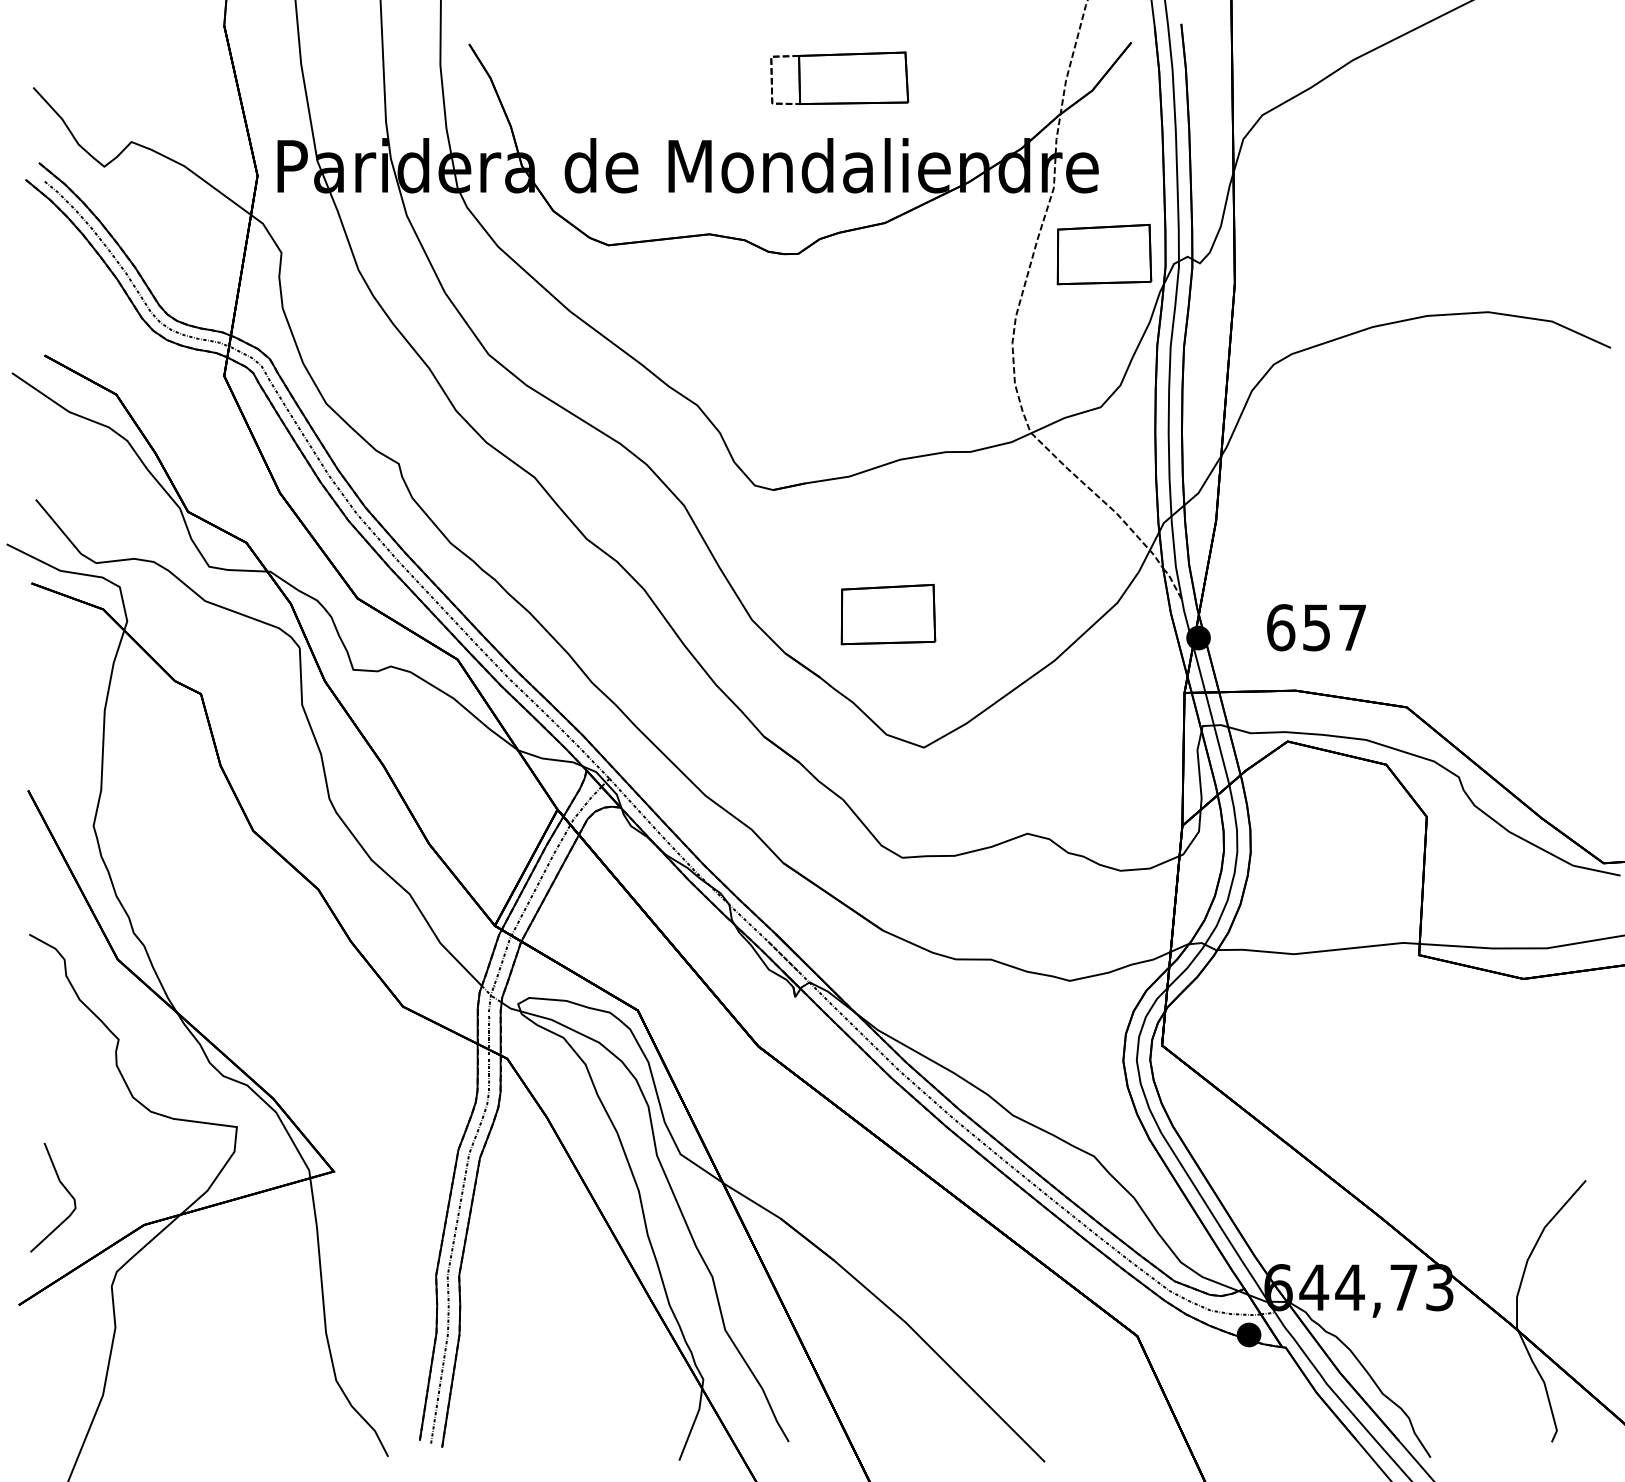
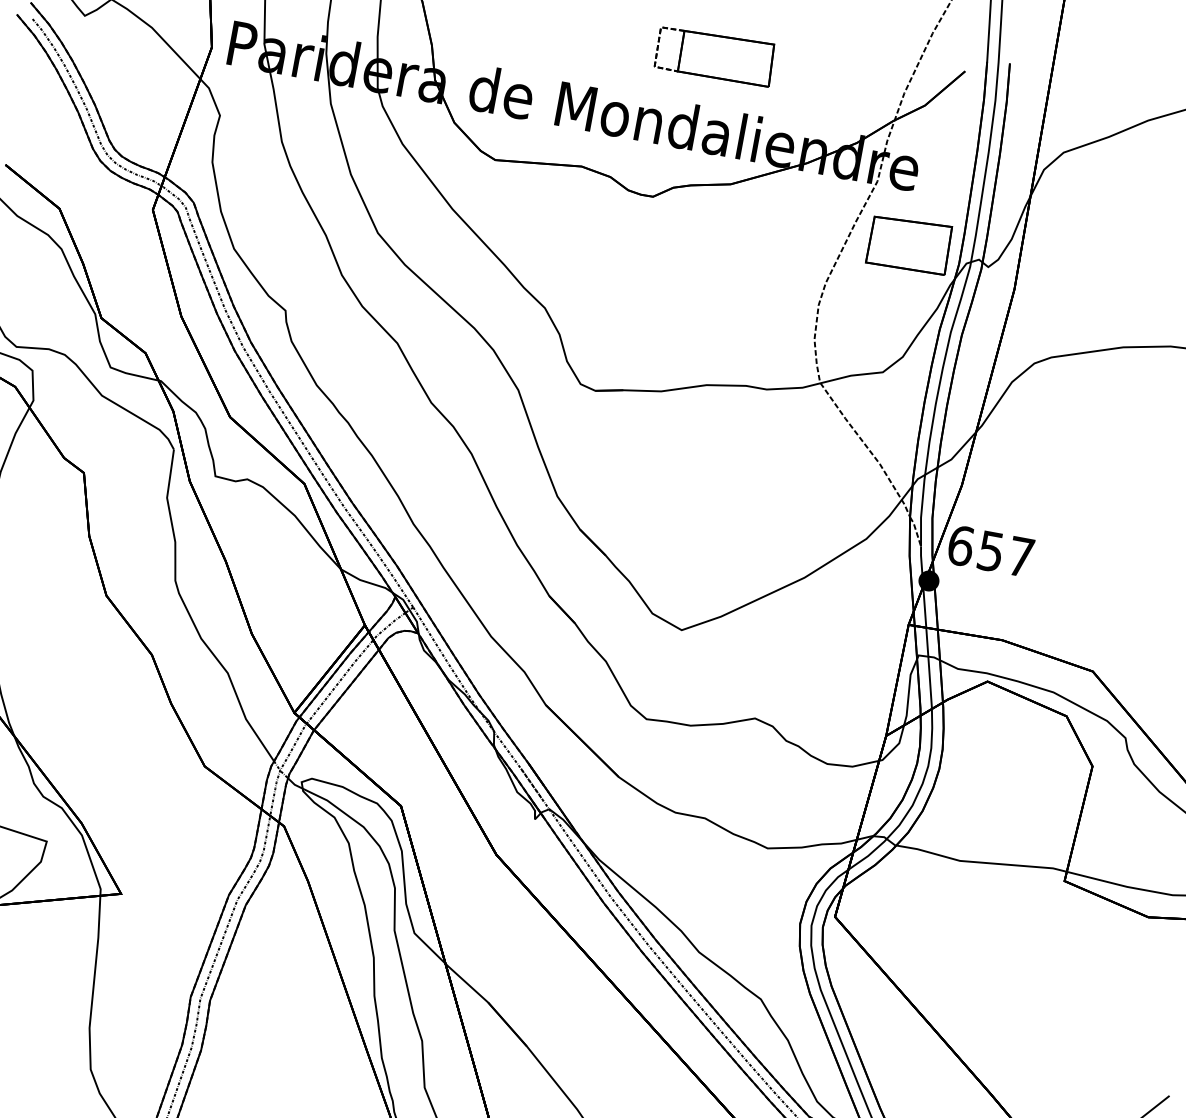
part: (888, 614) -> (672, 513), removed
text: (1316, 627) -> (990, 551), moved

